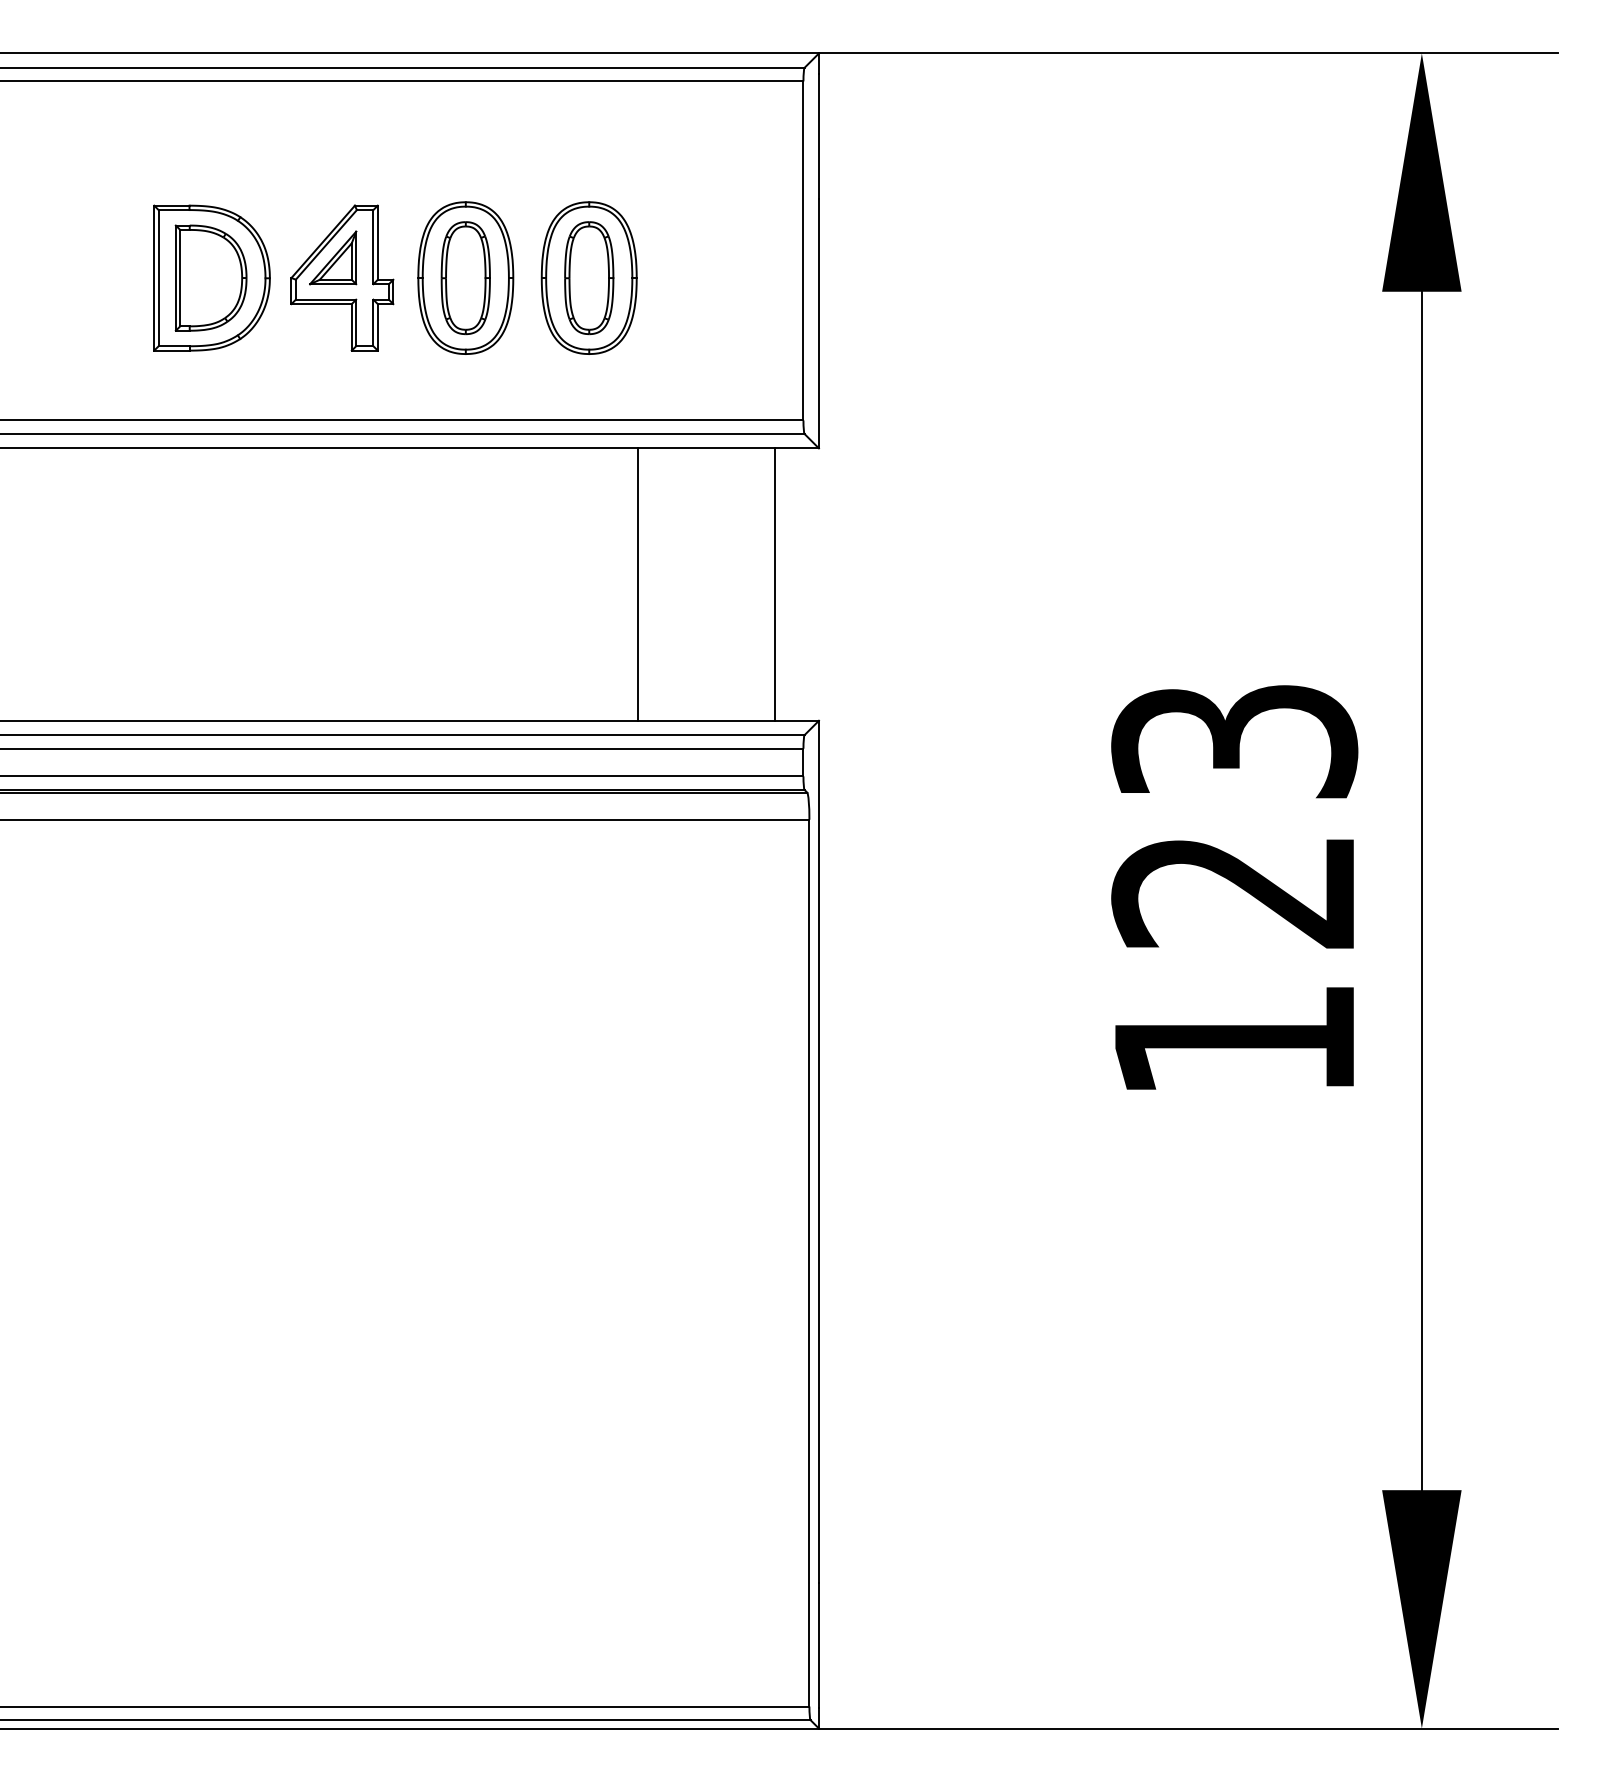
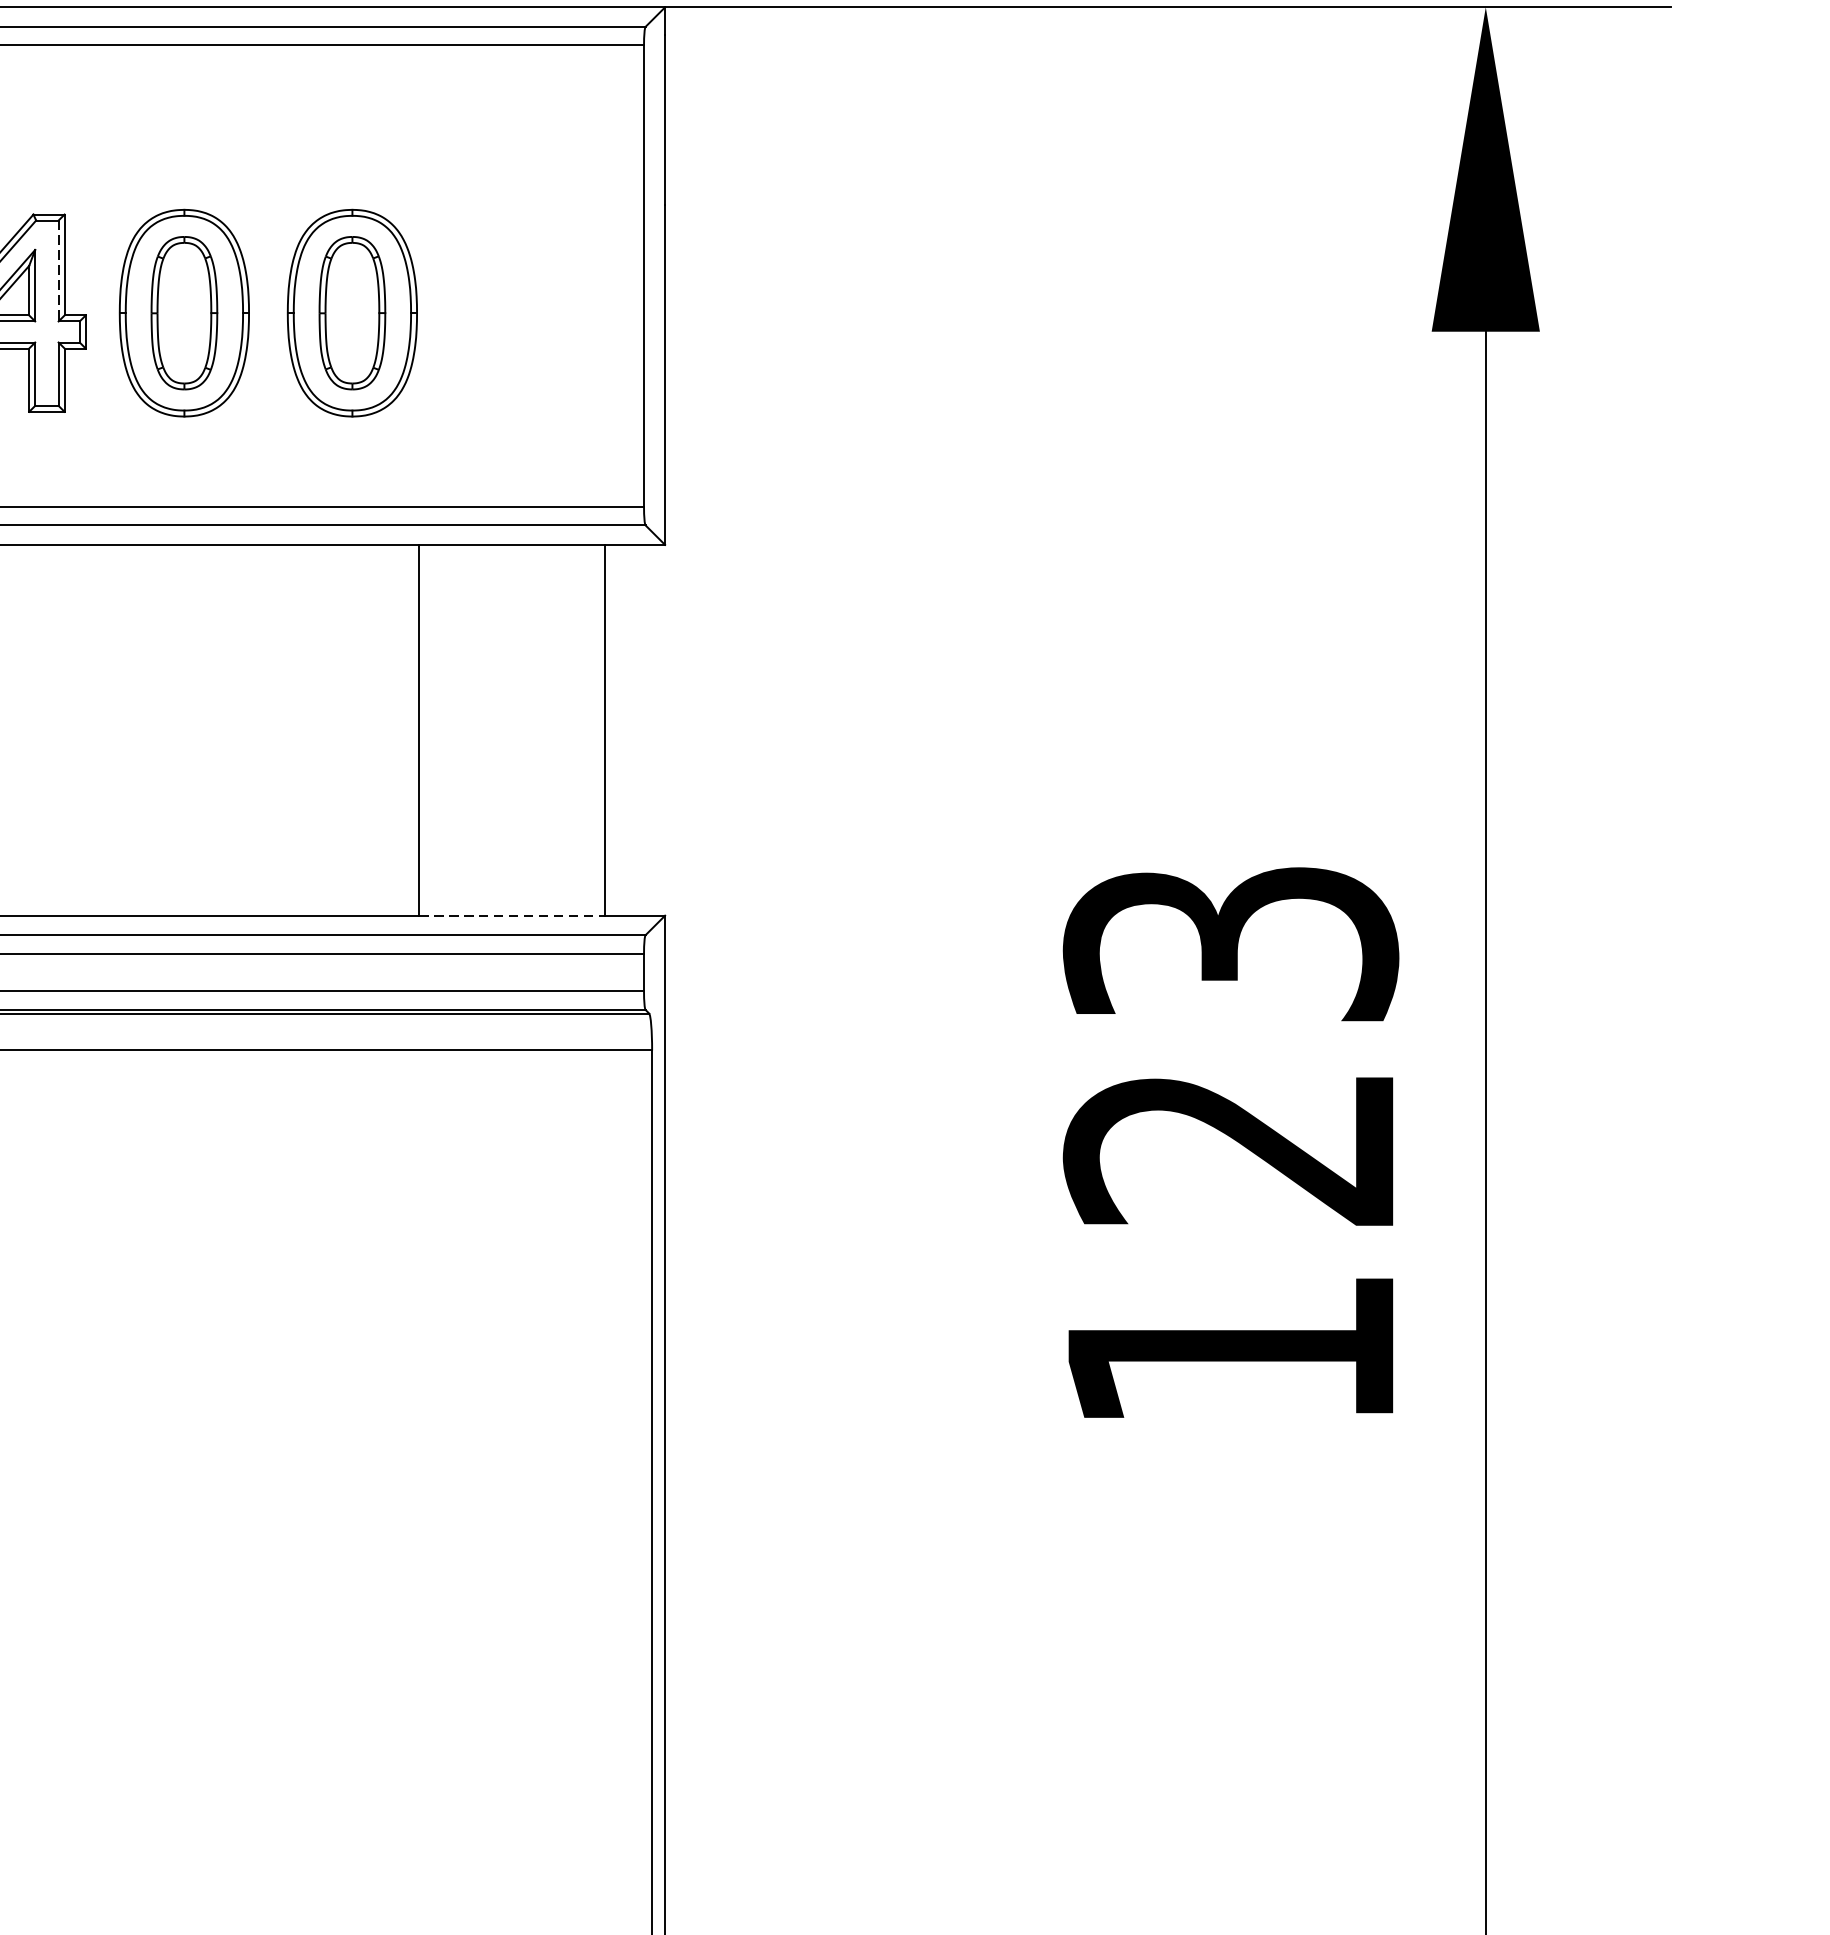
line: (373, 247) -> (58, 271), solid -> dashed
line: (707, 720) -> (513, 915), solid -> dashed

